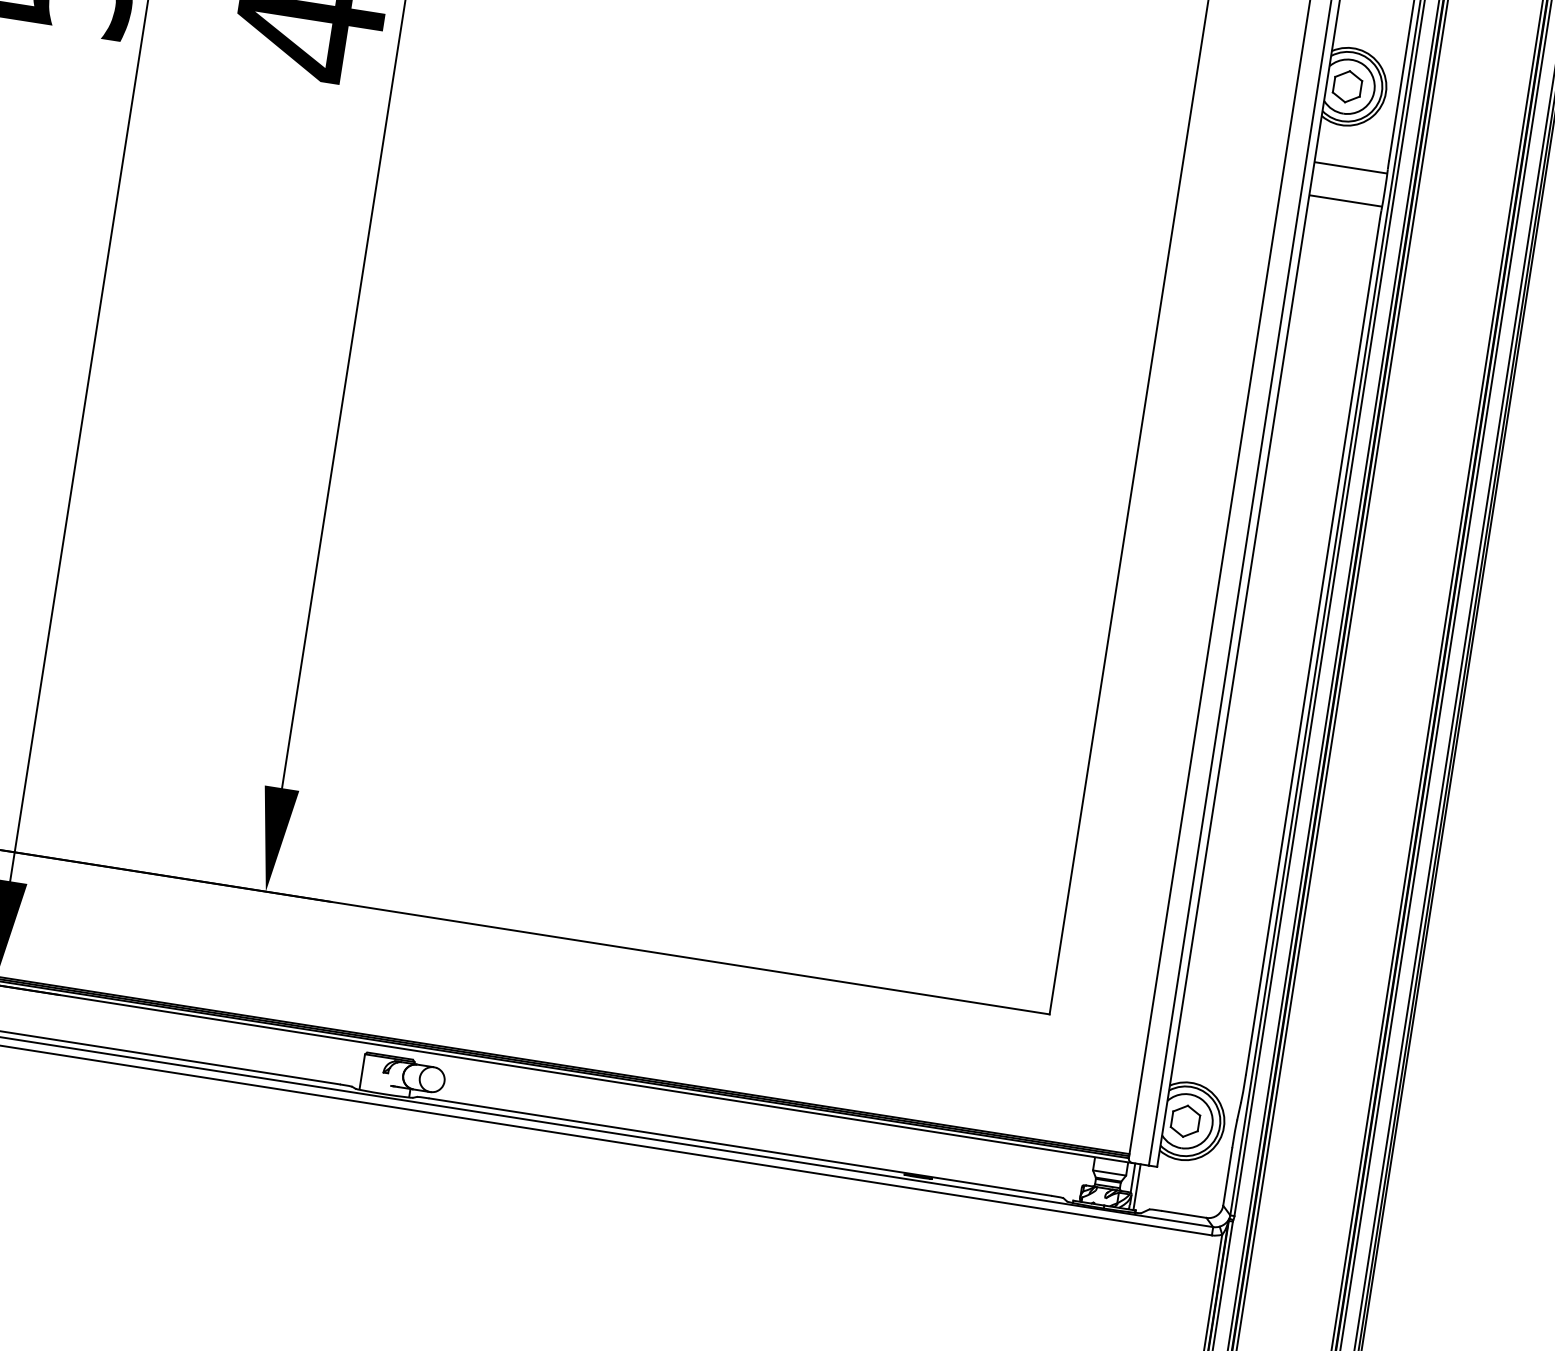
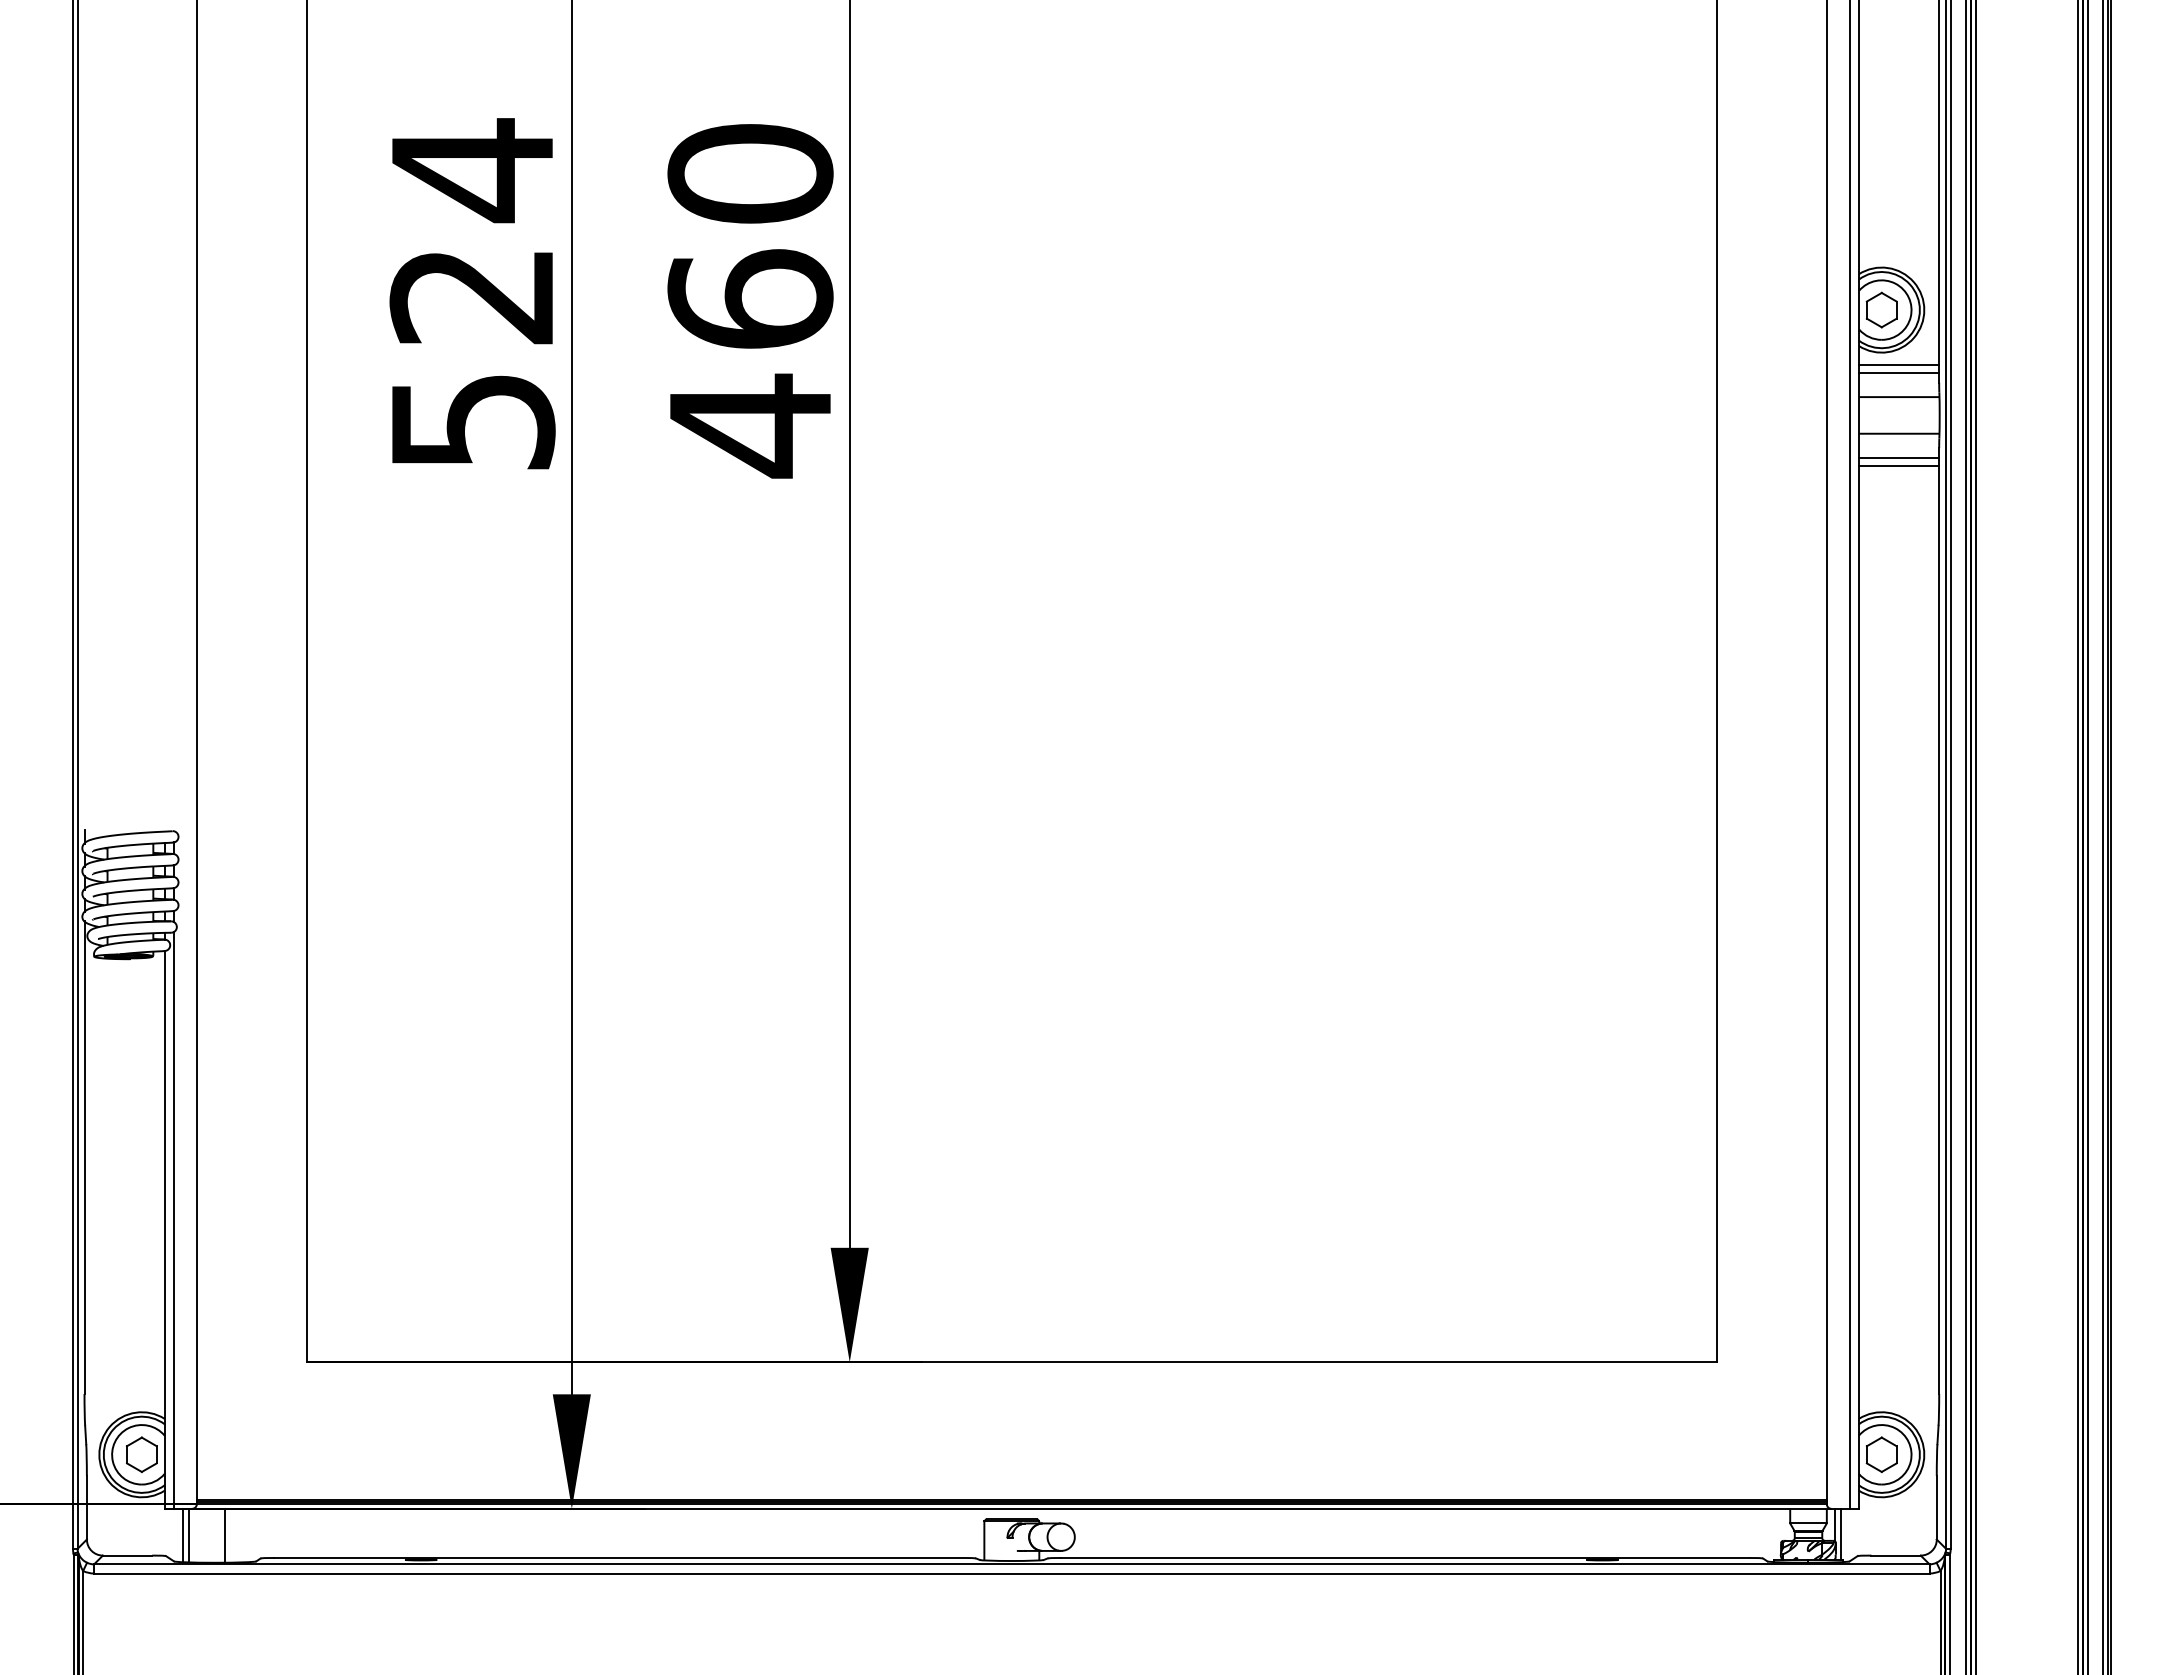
line: (1354, 139) -> (1898, 365), added
line: (1353, 146) -> (1898, 373), added
line: (1341, 222) -> (1898, 457), added
line: (1340, 229) -> (1898, 465), added

